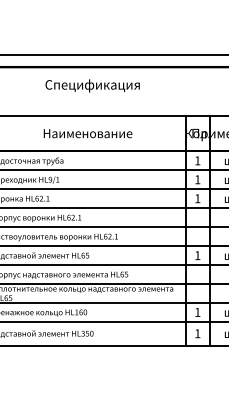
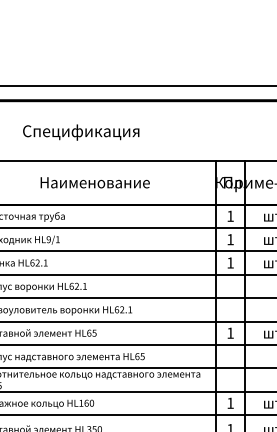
text: (92, 85) -> (80, 131), moved

